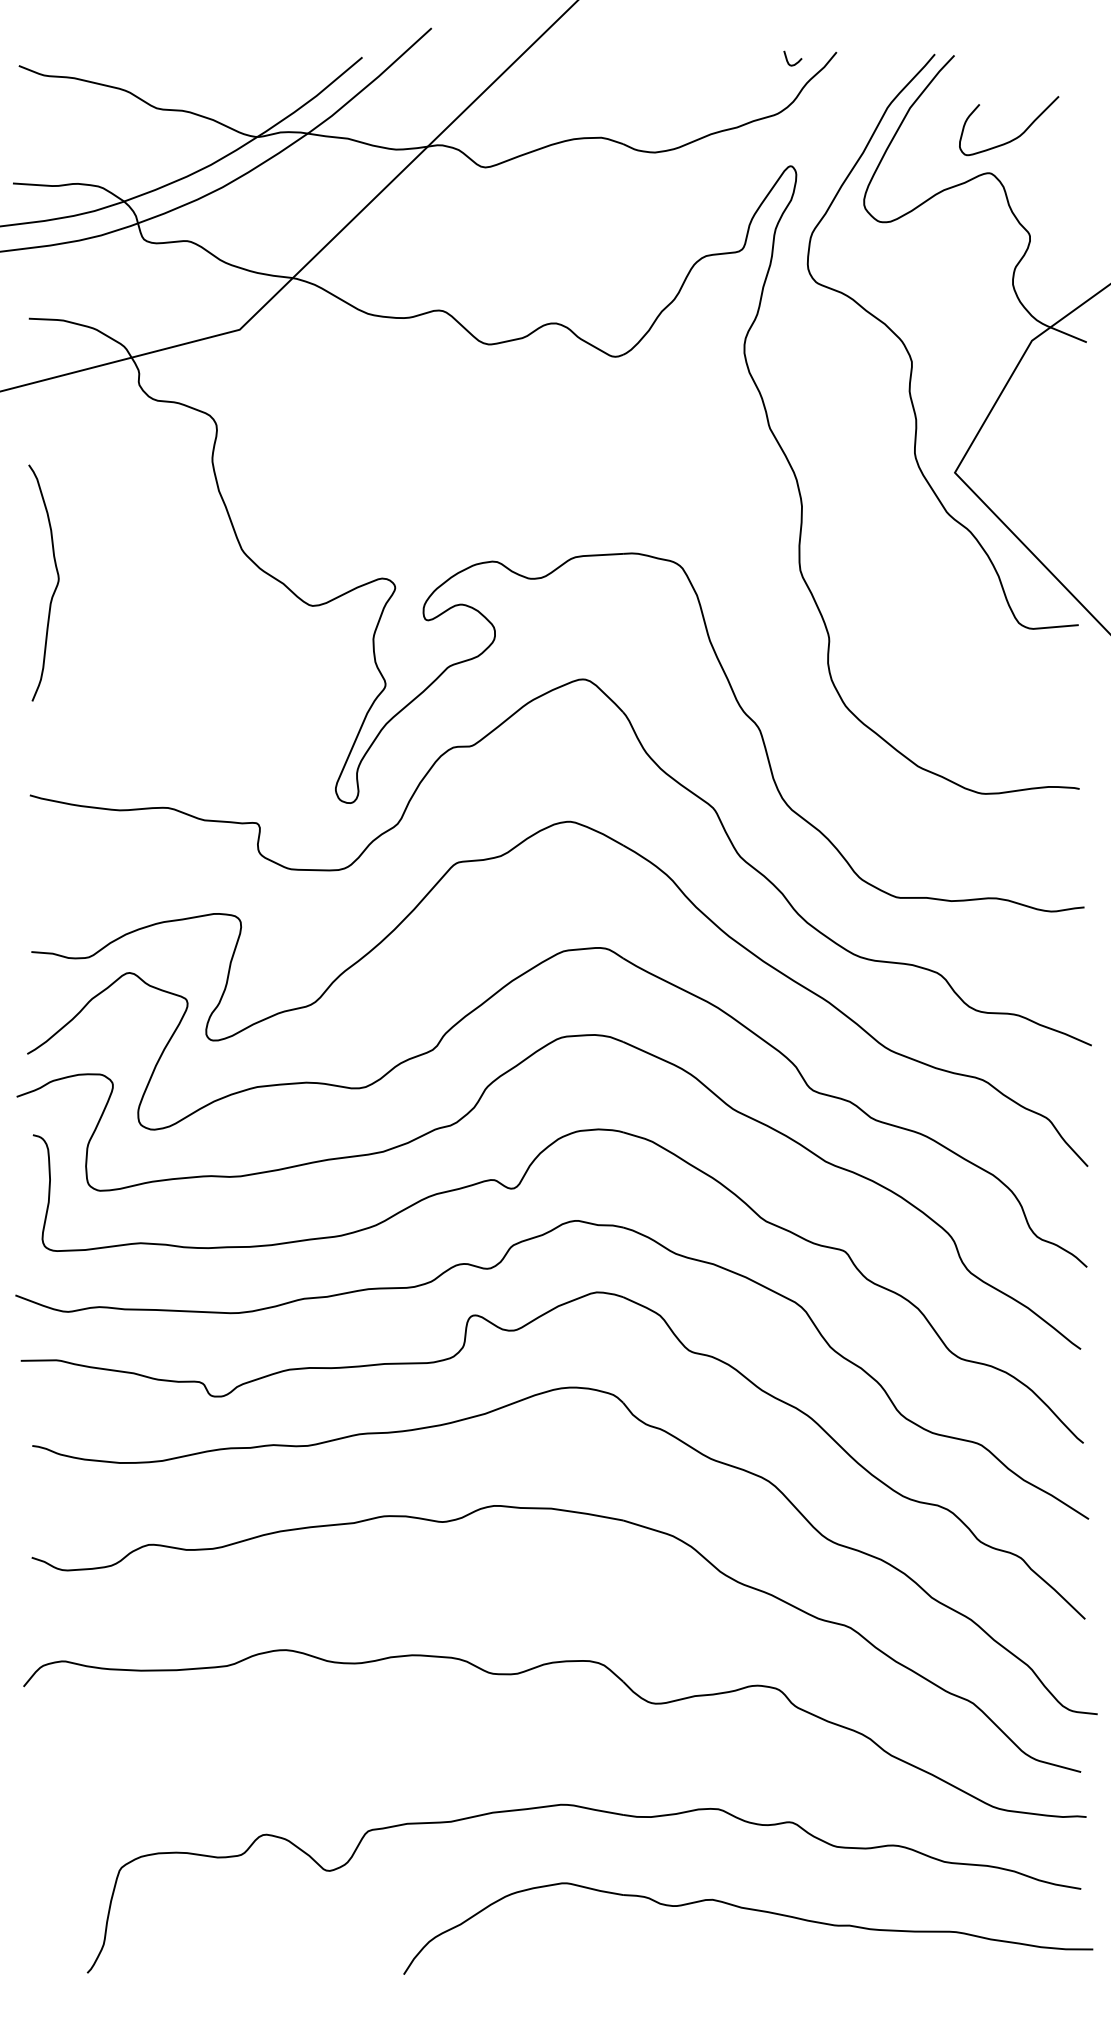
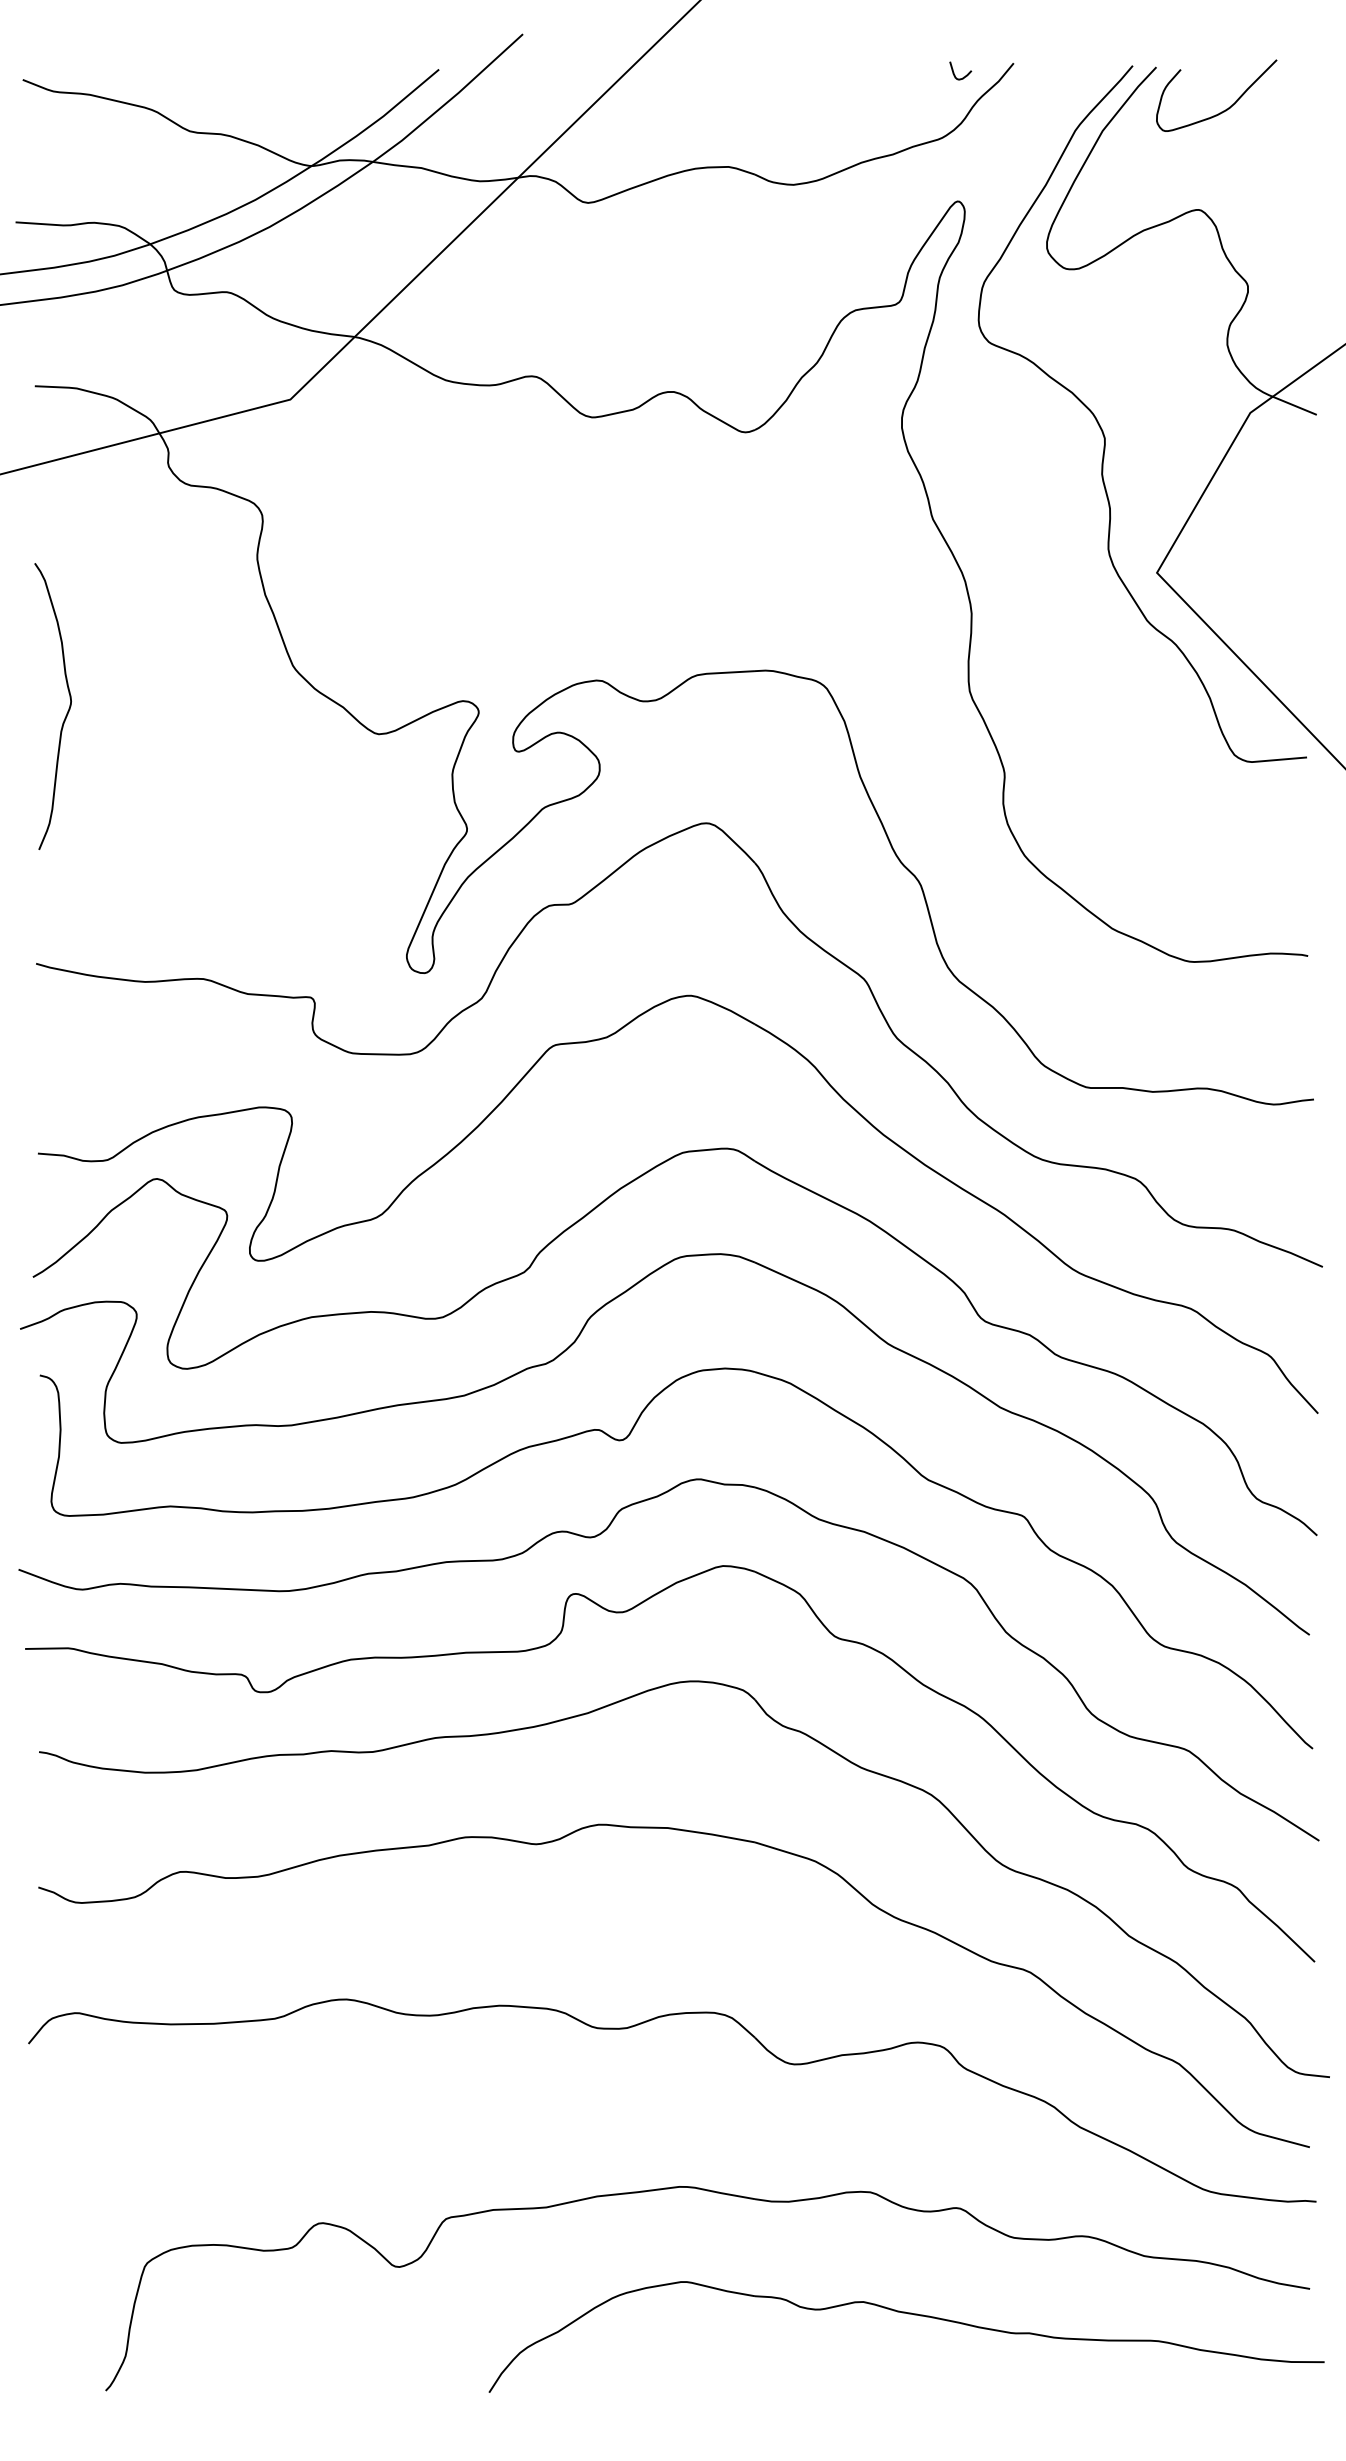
curve: (1015, 137) -> (1224, 109), moved

